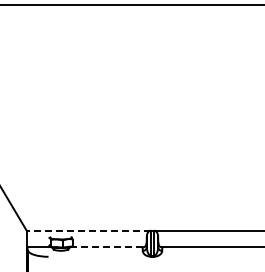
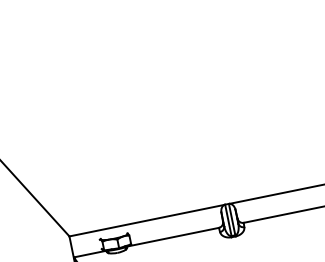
line: (88, 230) -> (146, 220), dashed -> solid
line: (106, 247) -> (173, 237), dashed -> solid

